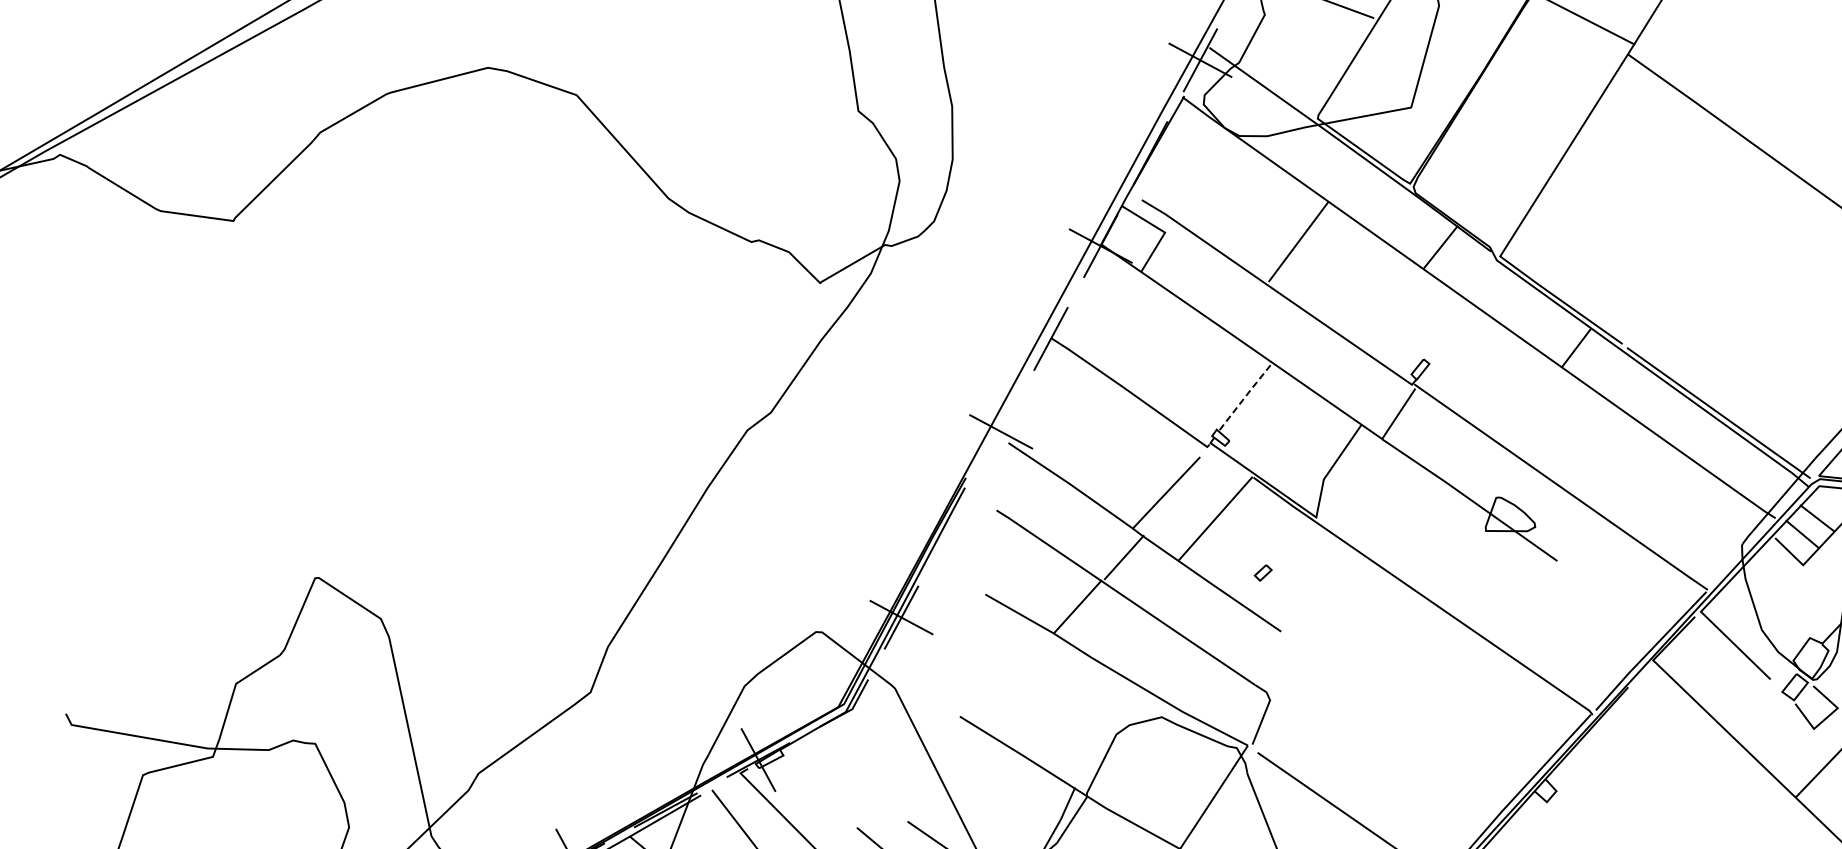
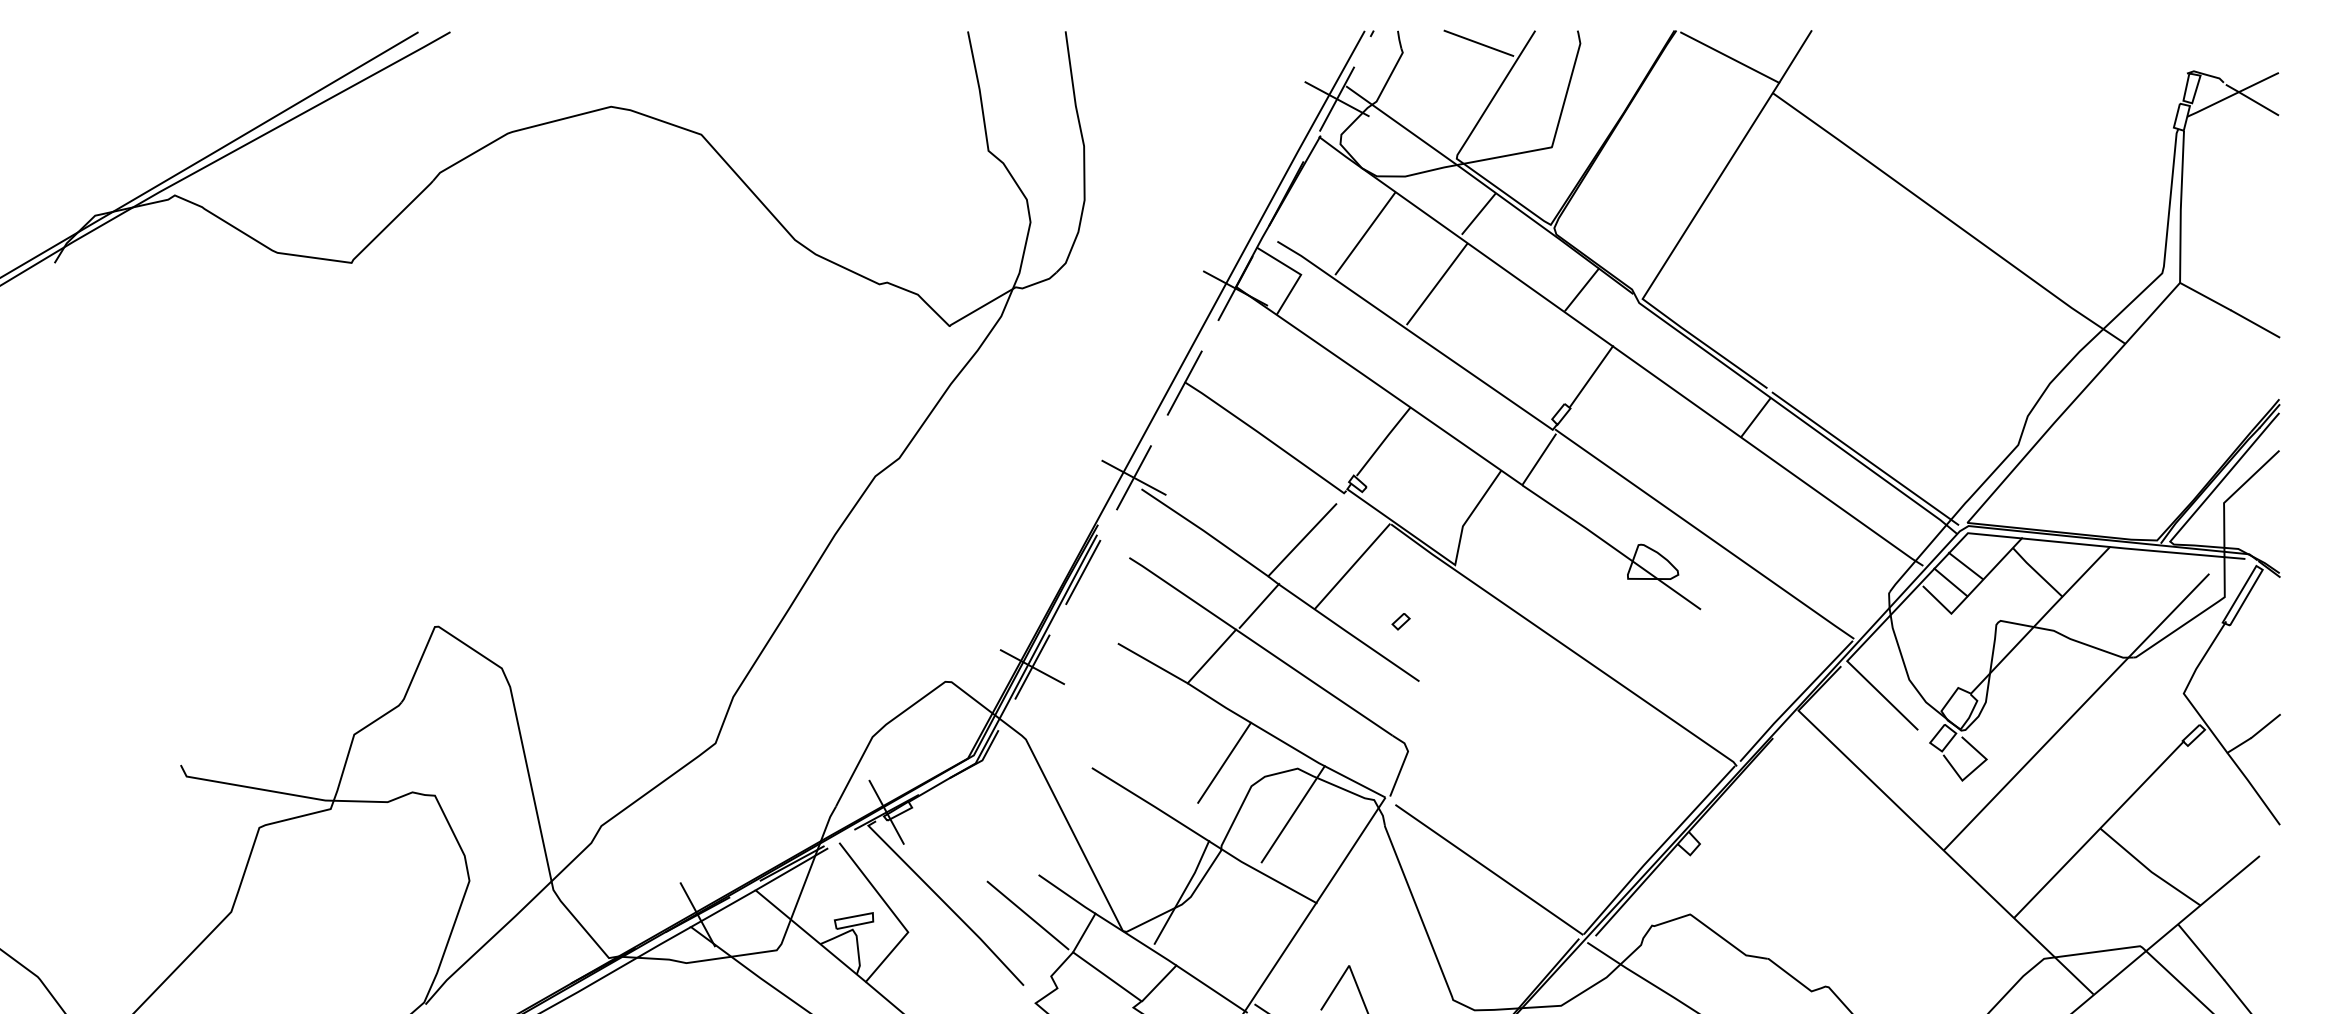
line: (1339, 172) -> (1478, 213), added
line: (1228, 192) -> (1365, 233), added
line: (1450, 332) -> (1591, 376), added
line: (1576, 347) -> (1755, 417), moved
line: (1246, 395) -> (1384, 440), dashed -> solid
line: (1000, 431) -> (1133, 477), added
line: (951, 524) -> (1083, 572), added
line: (1089, 711) -> (1224, 762), added
line: (1156, 762) -> (1292, 814), added

